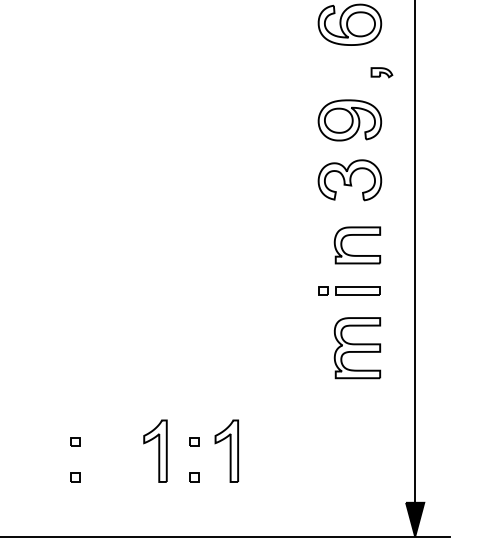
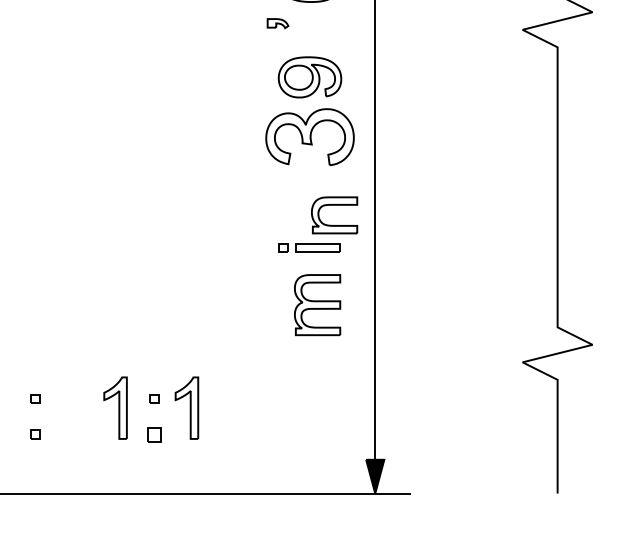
part: (381, 72) -> (277, 23), moved
part: (349, 180) -> (309, 137), size x1.4
part: (353, 254) -> (330, 224), moved
part: (194, 477) -> (154, 434), size x1.6

